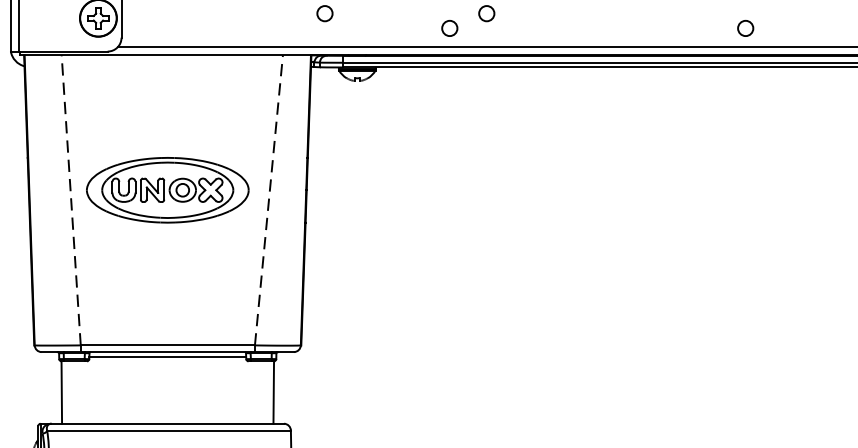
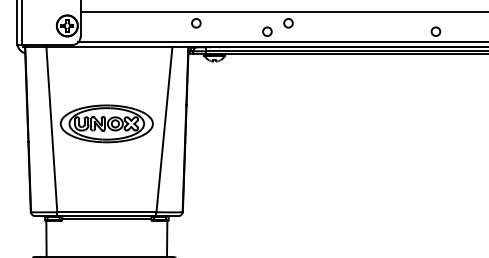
line: (70, 200) -> (51, 129), dashed -> solid
line: (269, 200) -> (164, 129), dashed -> solid

